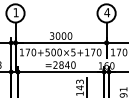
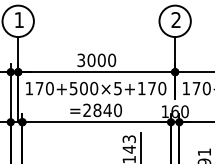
text: (107, 12) -> (176, 19), 4 -> 2

